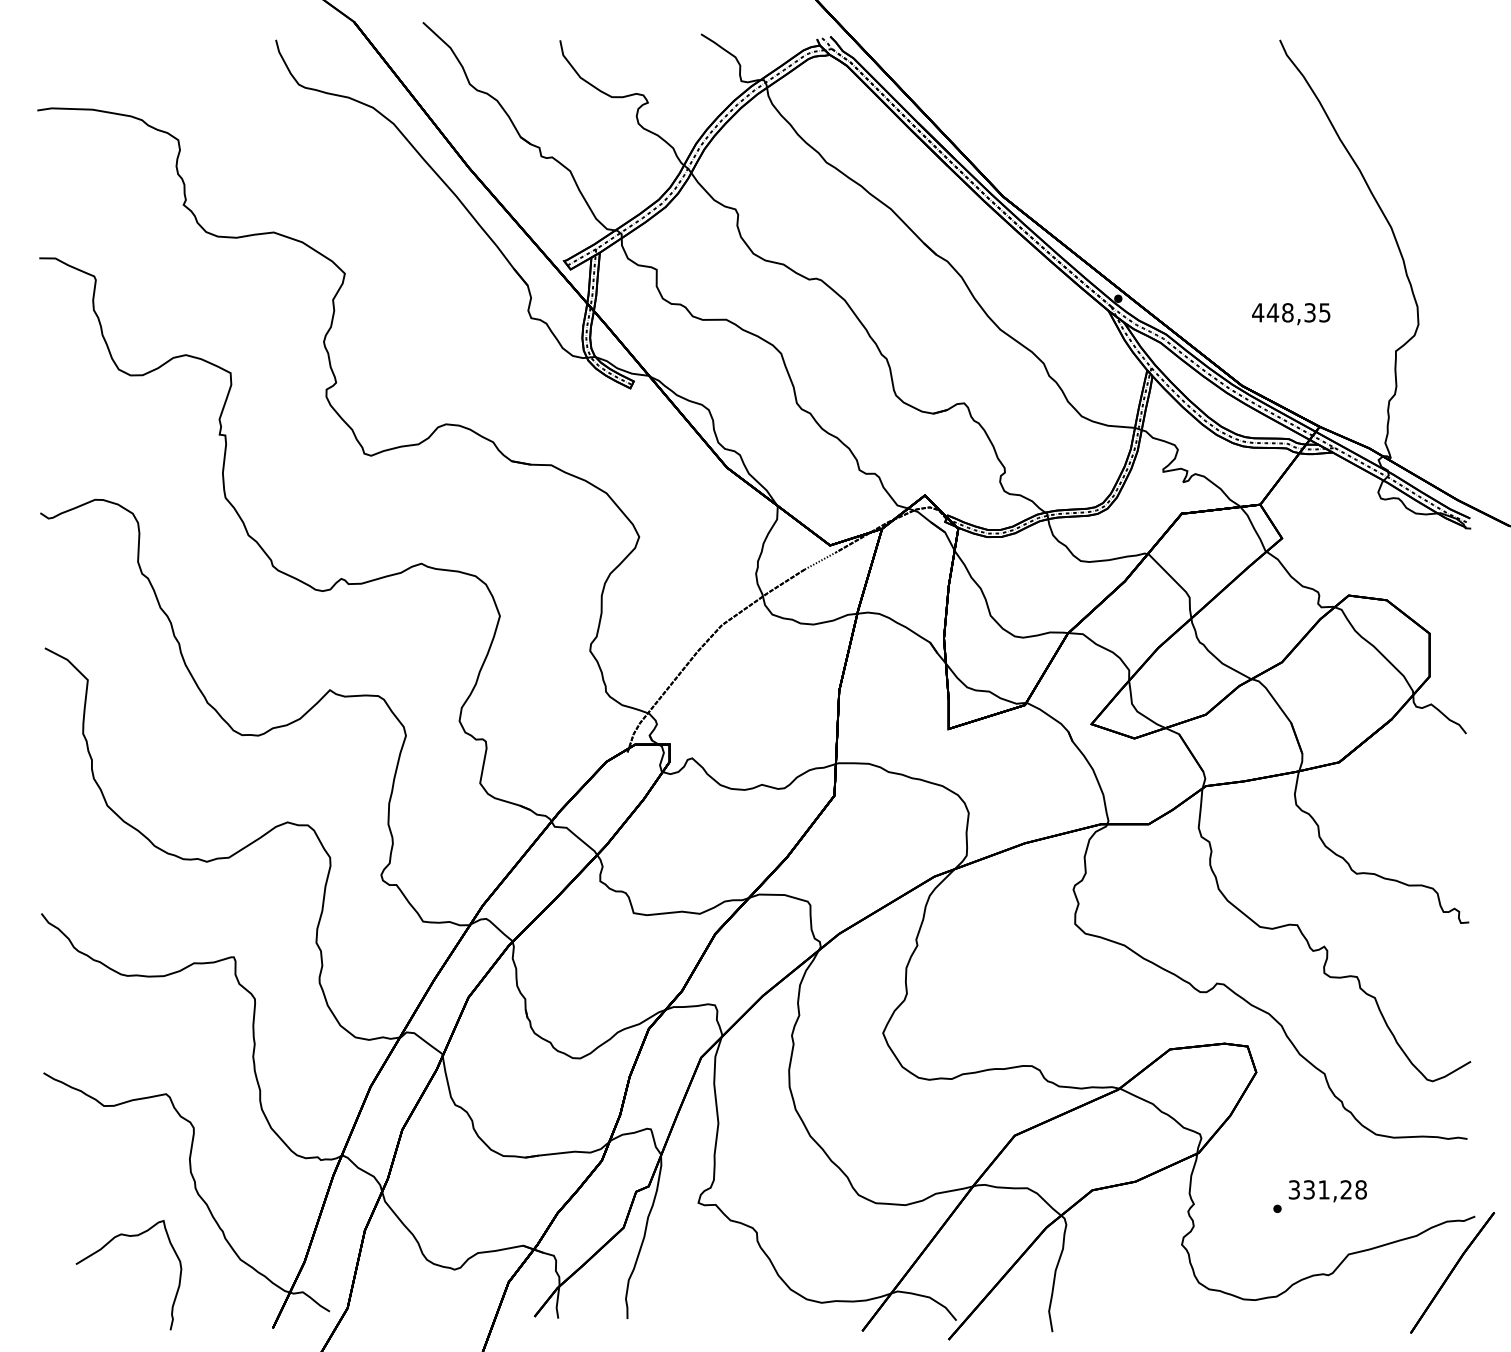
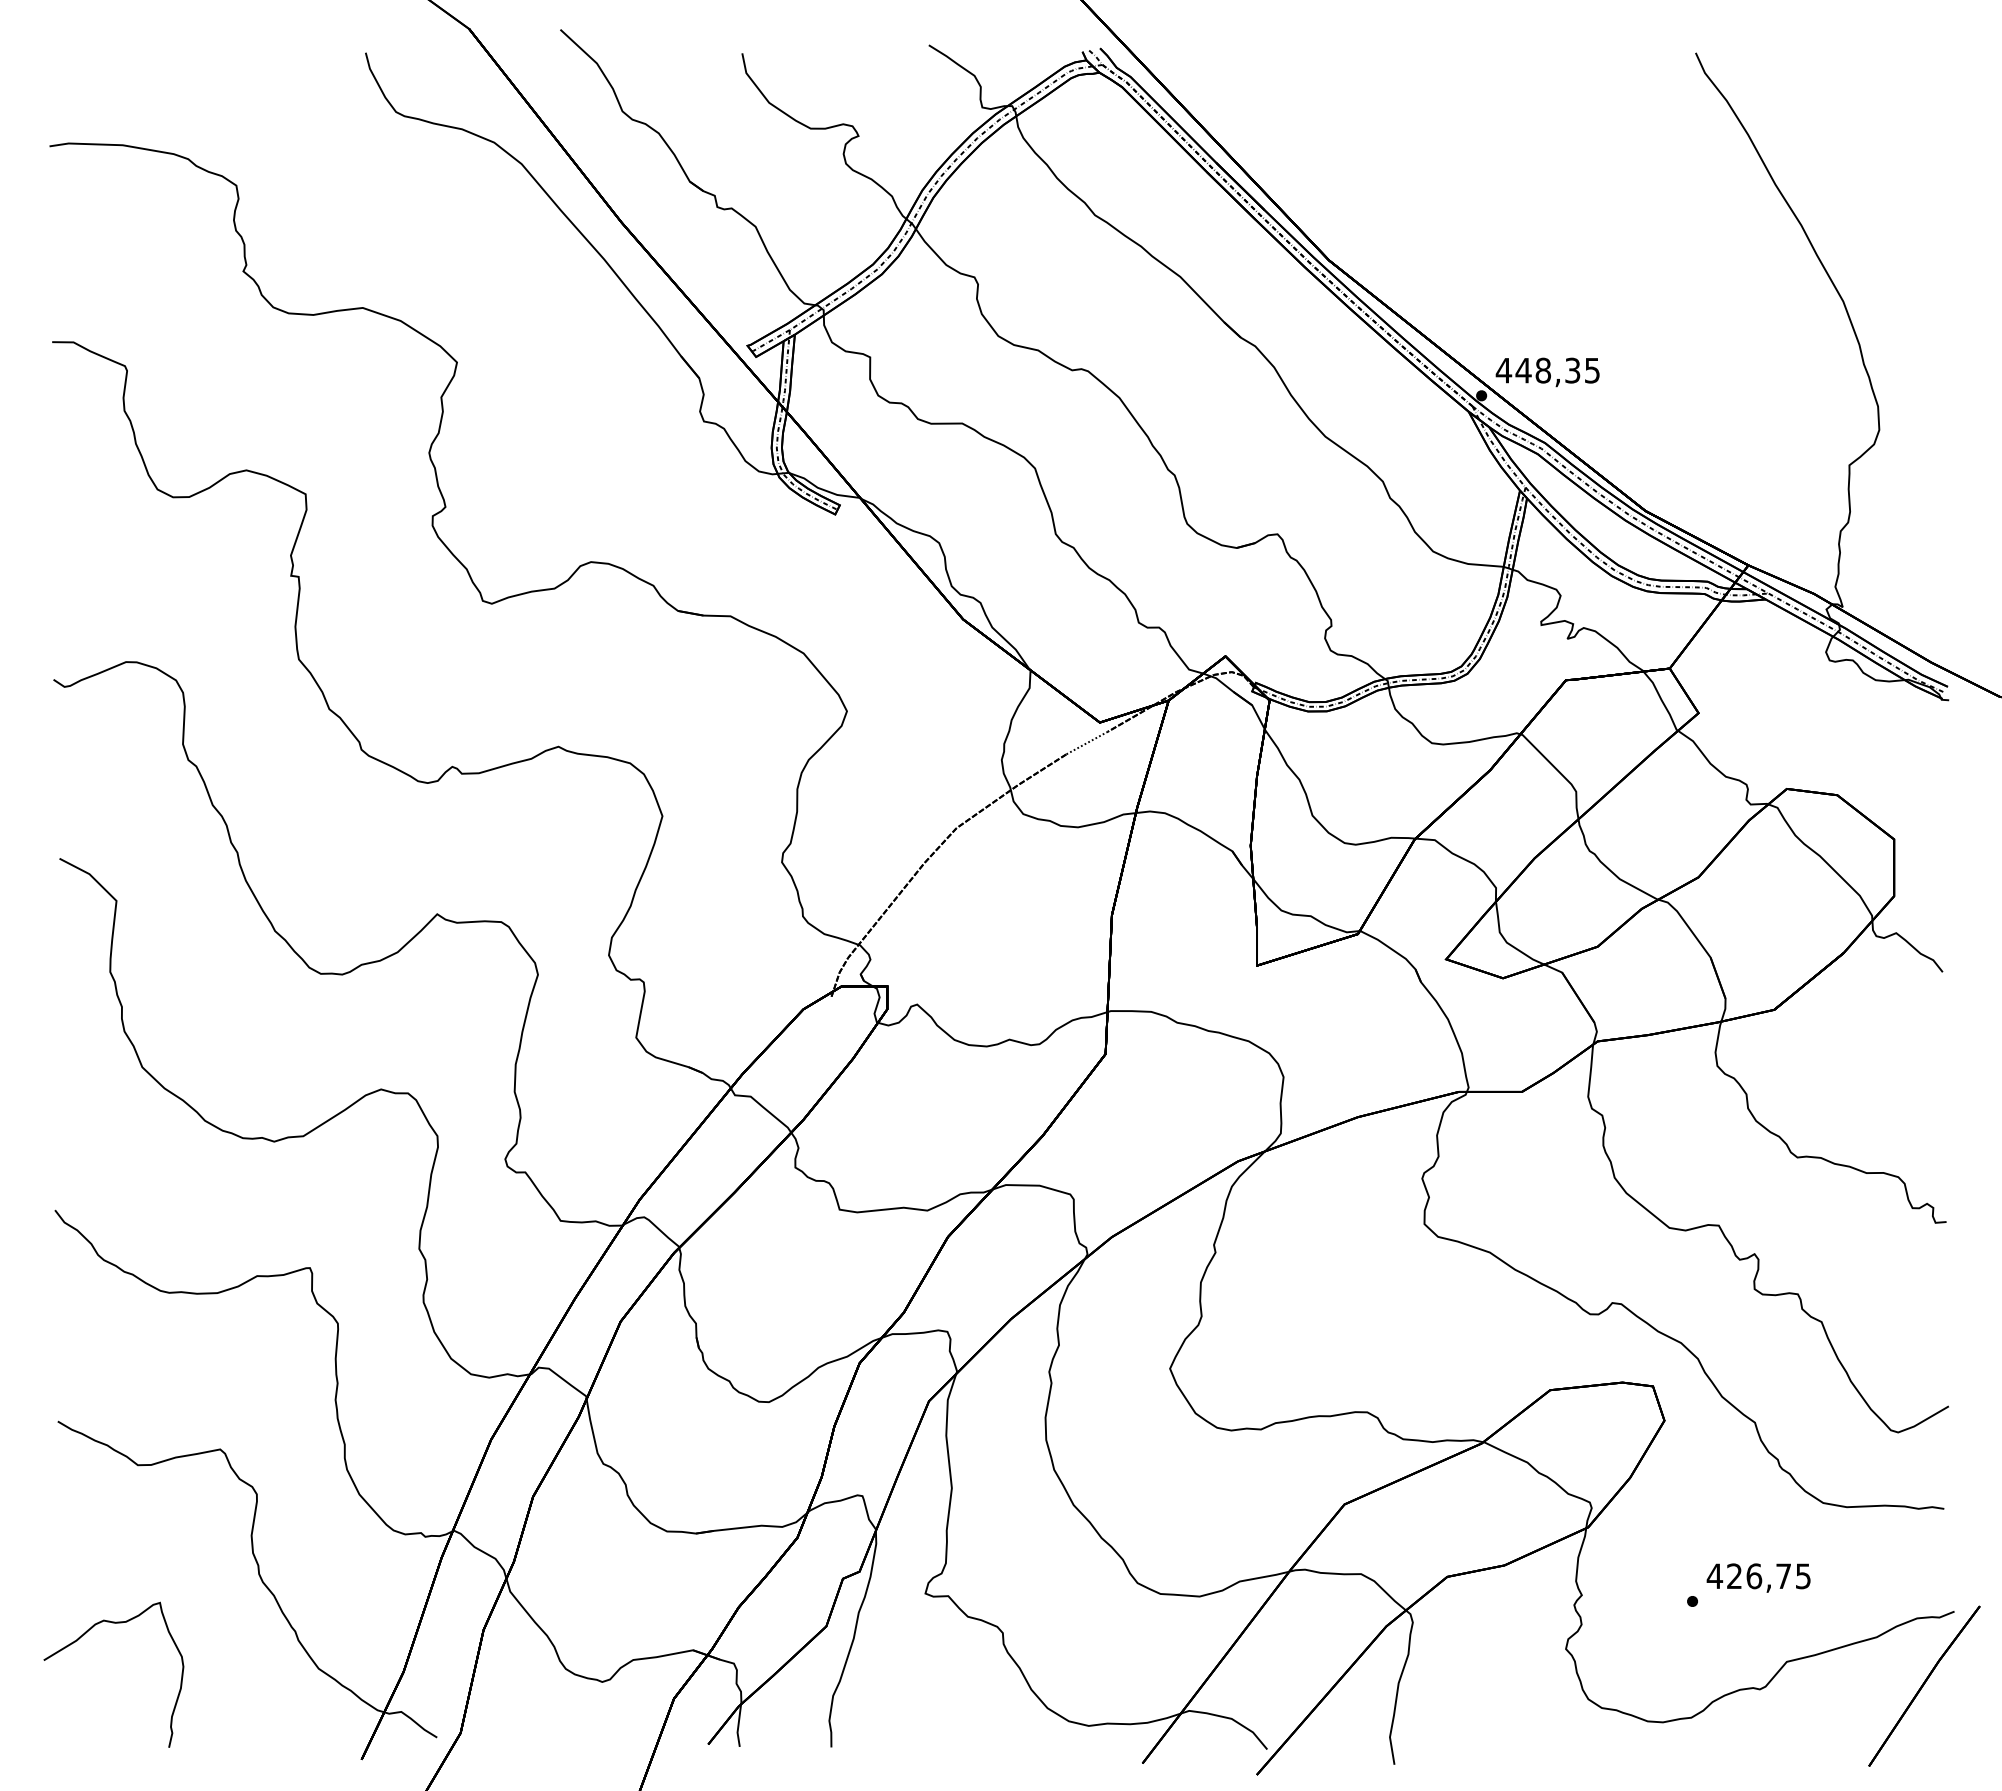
text: (1291, 314) -> (1548, 372), moved
text: (1327, 1189) -> (1758, 1575), 331,28 -> 426,75
curve: (102, 1249) -> (78, 1640), moved

